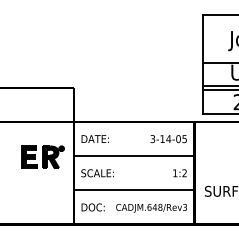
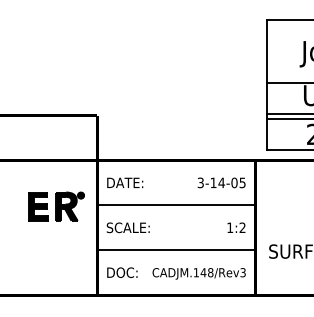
text: (149, 207) -> (196, 272), CADJM.648/Rev3 -> CADJM.148/Rev3

